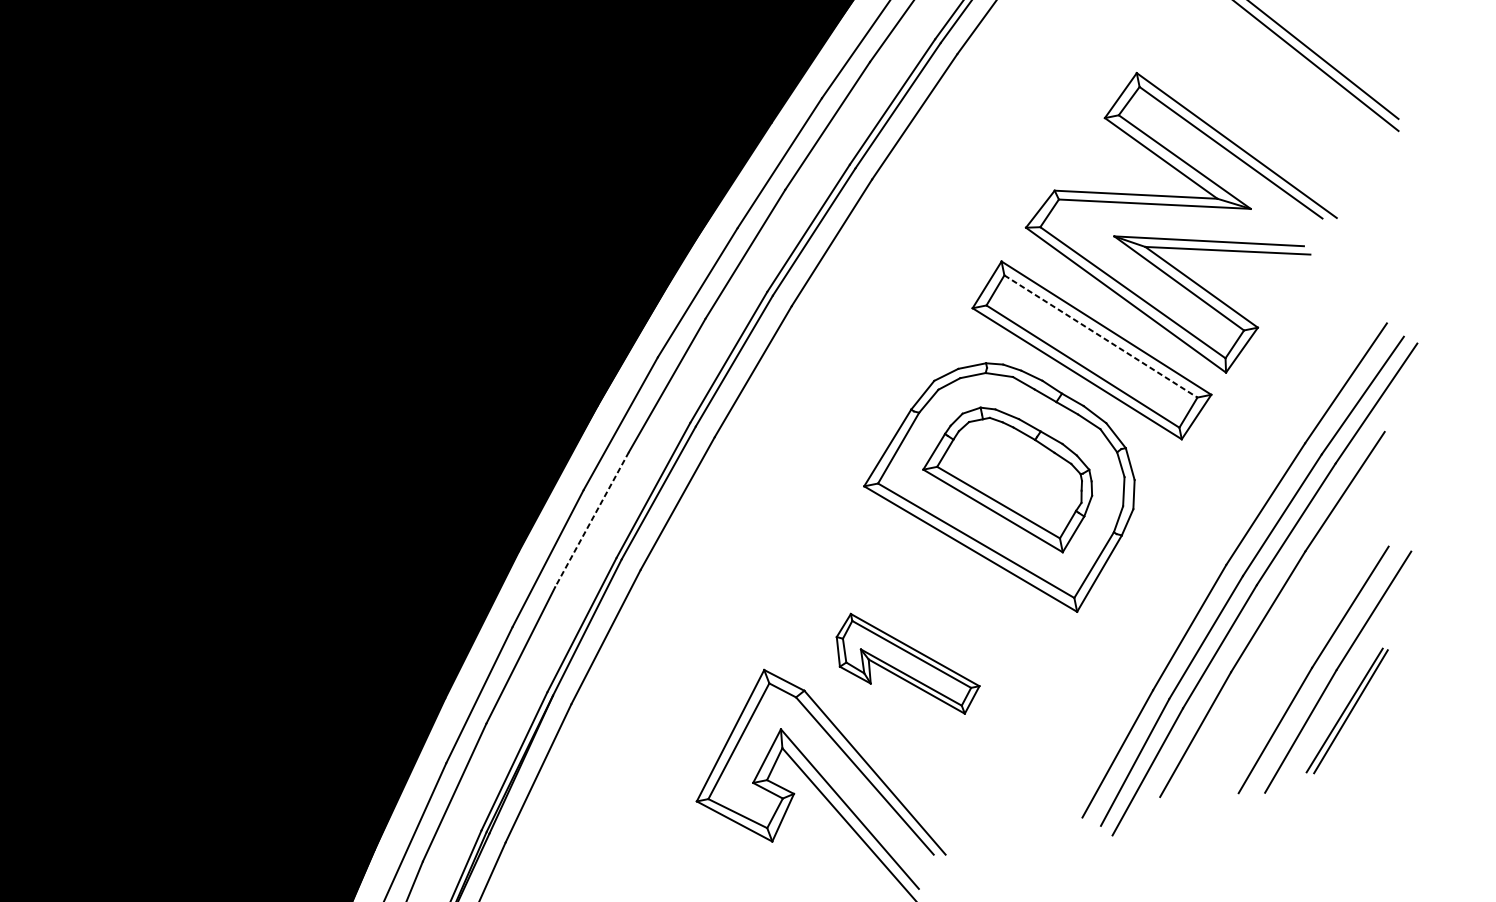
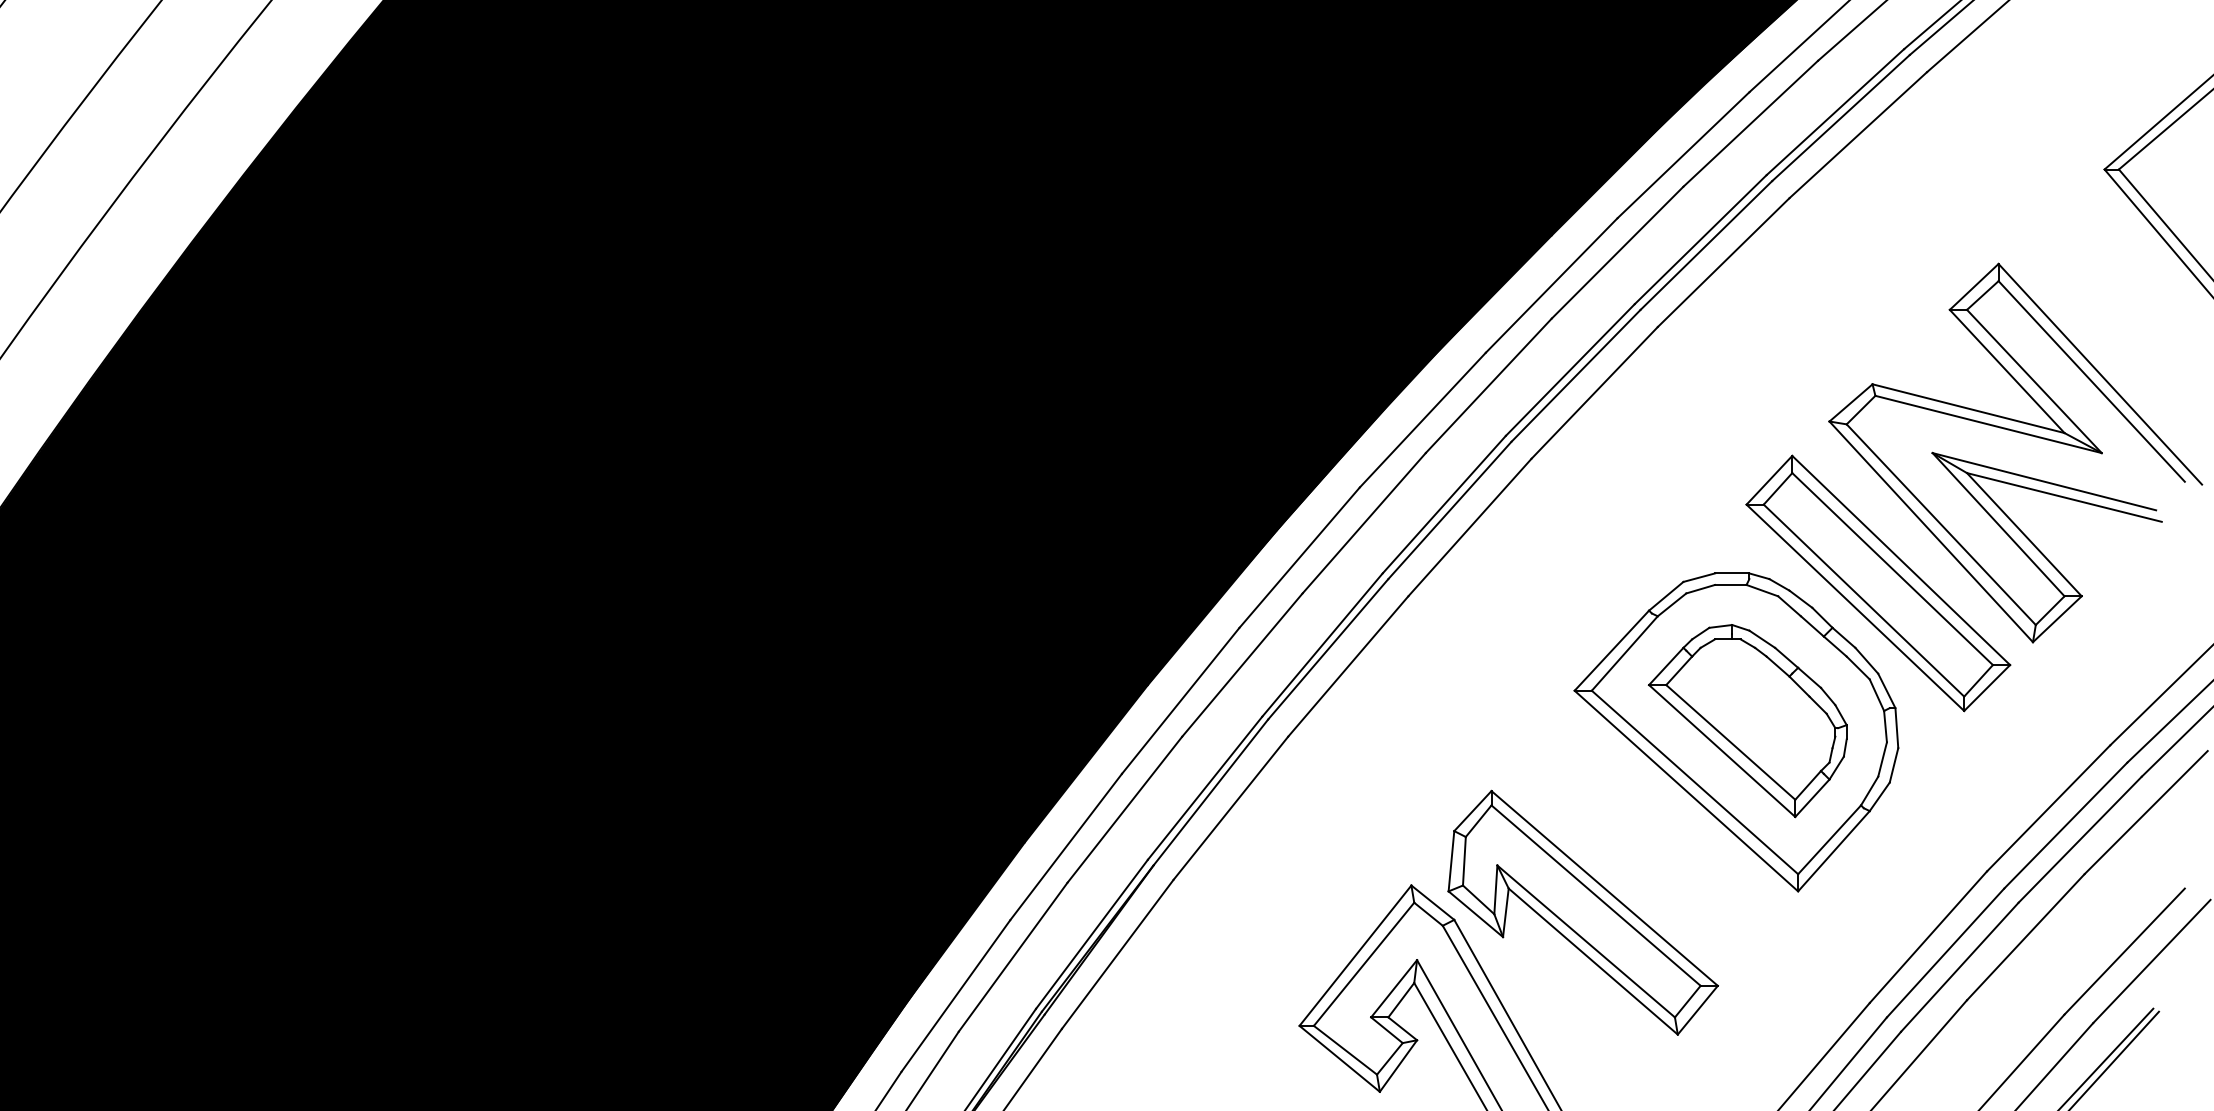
line: (1100, 336) -> (1892, 569), dashed -> solid
line: (592, 519) -> (1242, 665), dashed -> solid
part: (906, 663) -> (1582, 912), size x1.67

